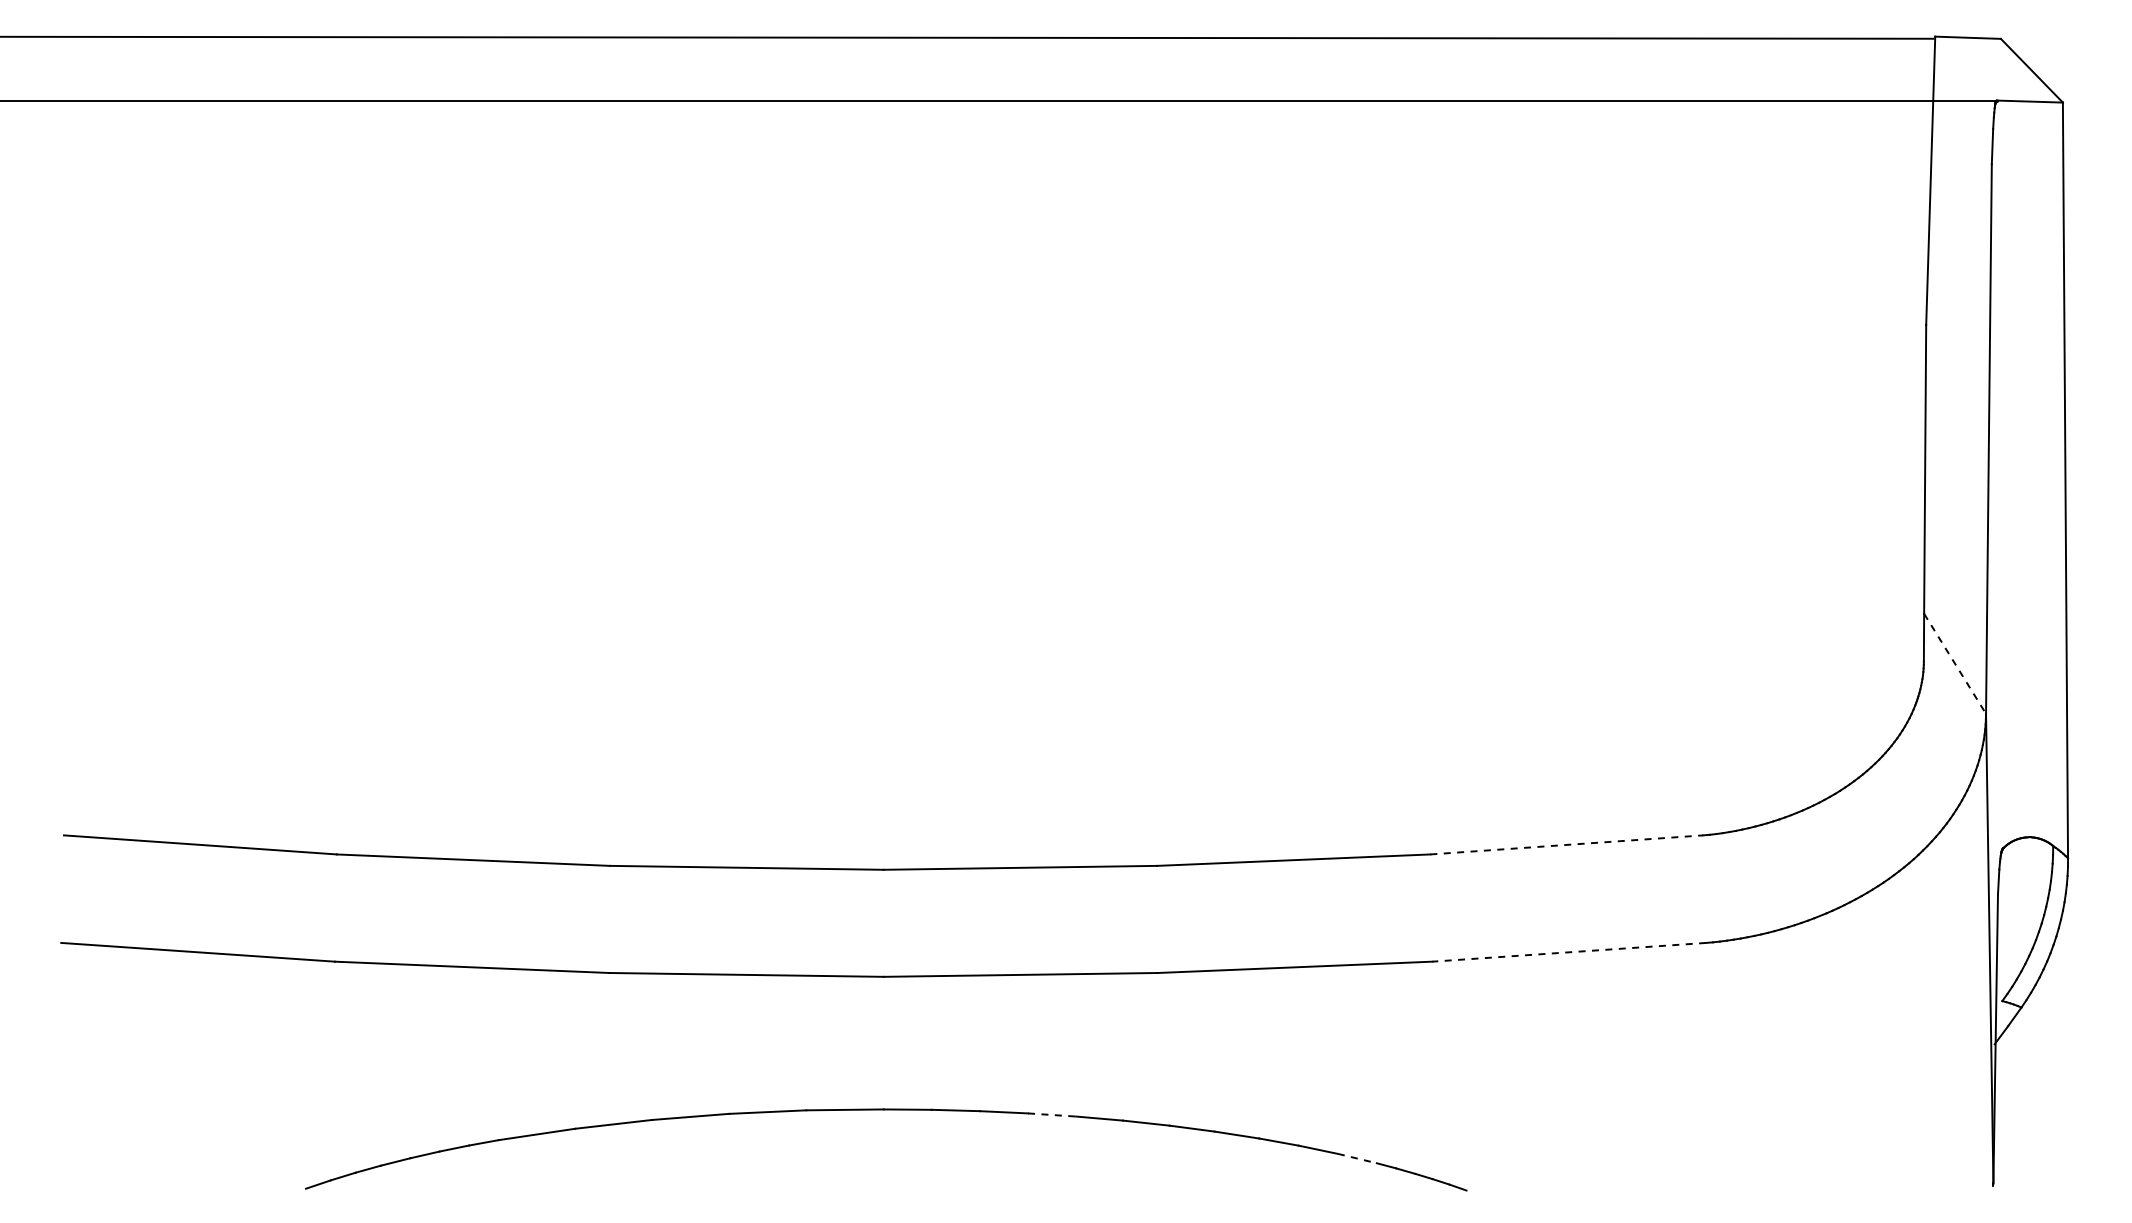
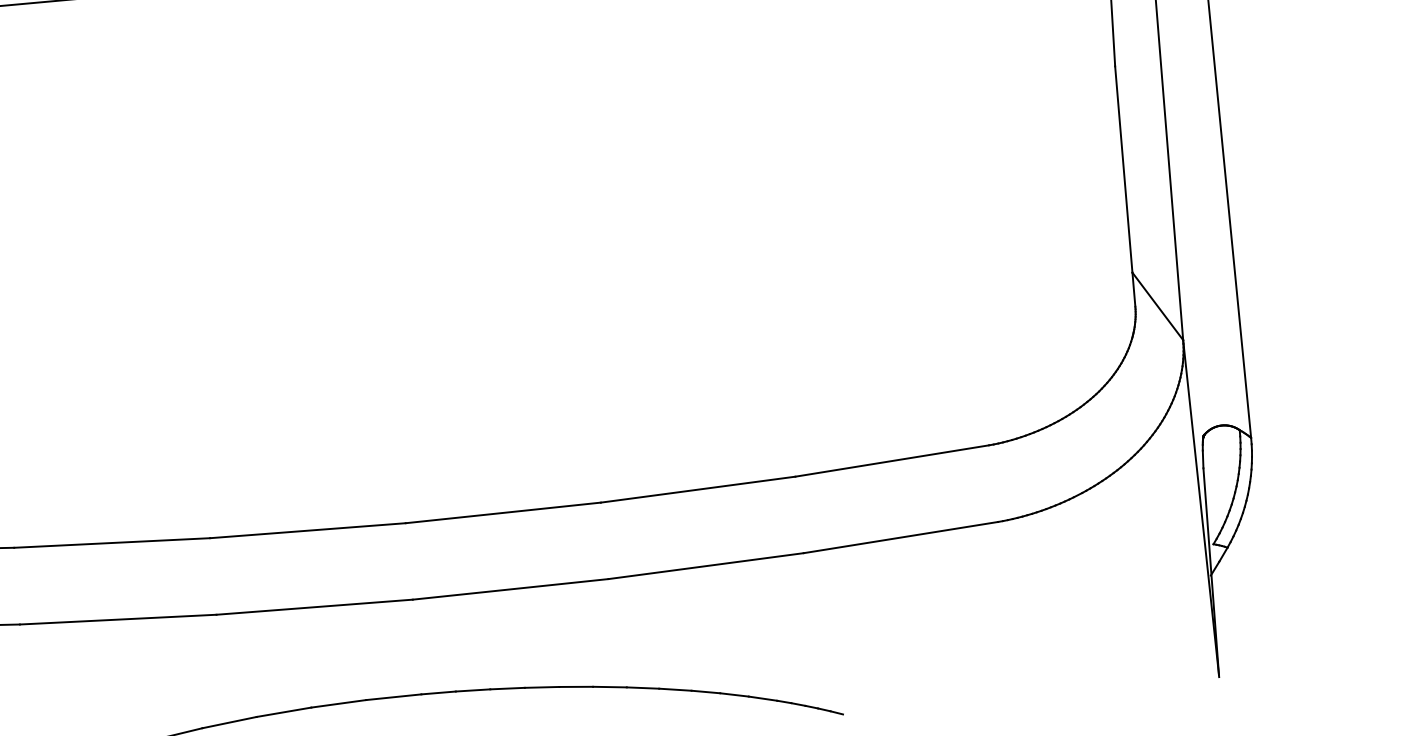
line: (1955, 663) -> (1158, 306), dashed -> solid
line: (1566, 844) -> (891, 460), dashed -> solid
line: (1568, 952) -> (900, 537), dashed -> solid
line: (1052, 1115) -> (542, 687), dashed -> solid
line: (1357, 1158) -> (763, 698), dashed -> solid

